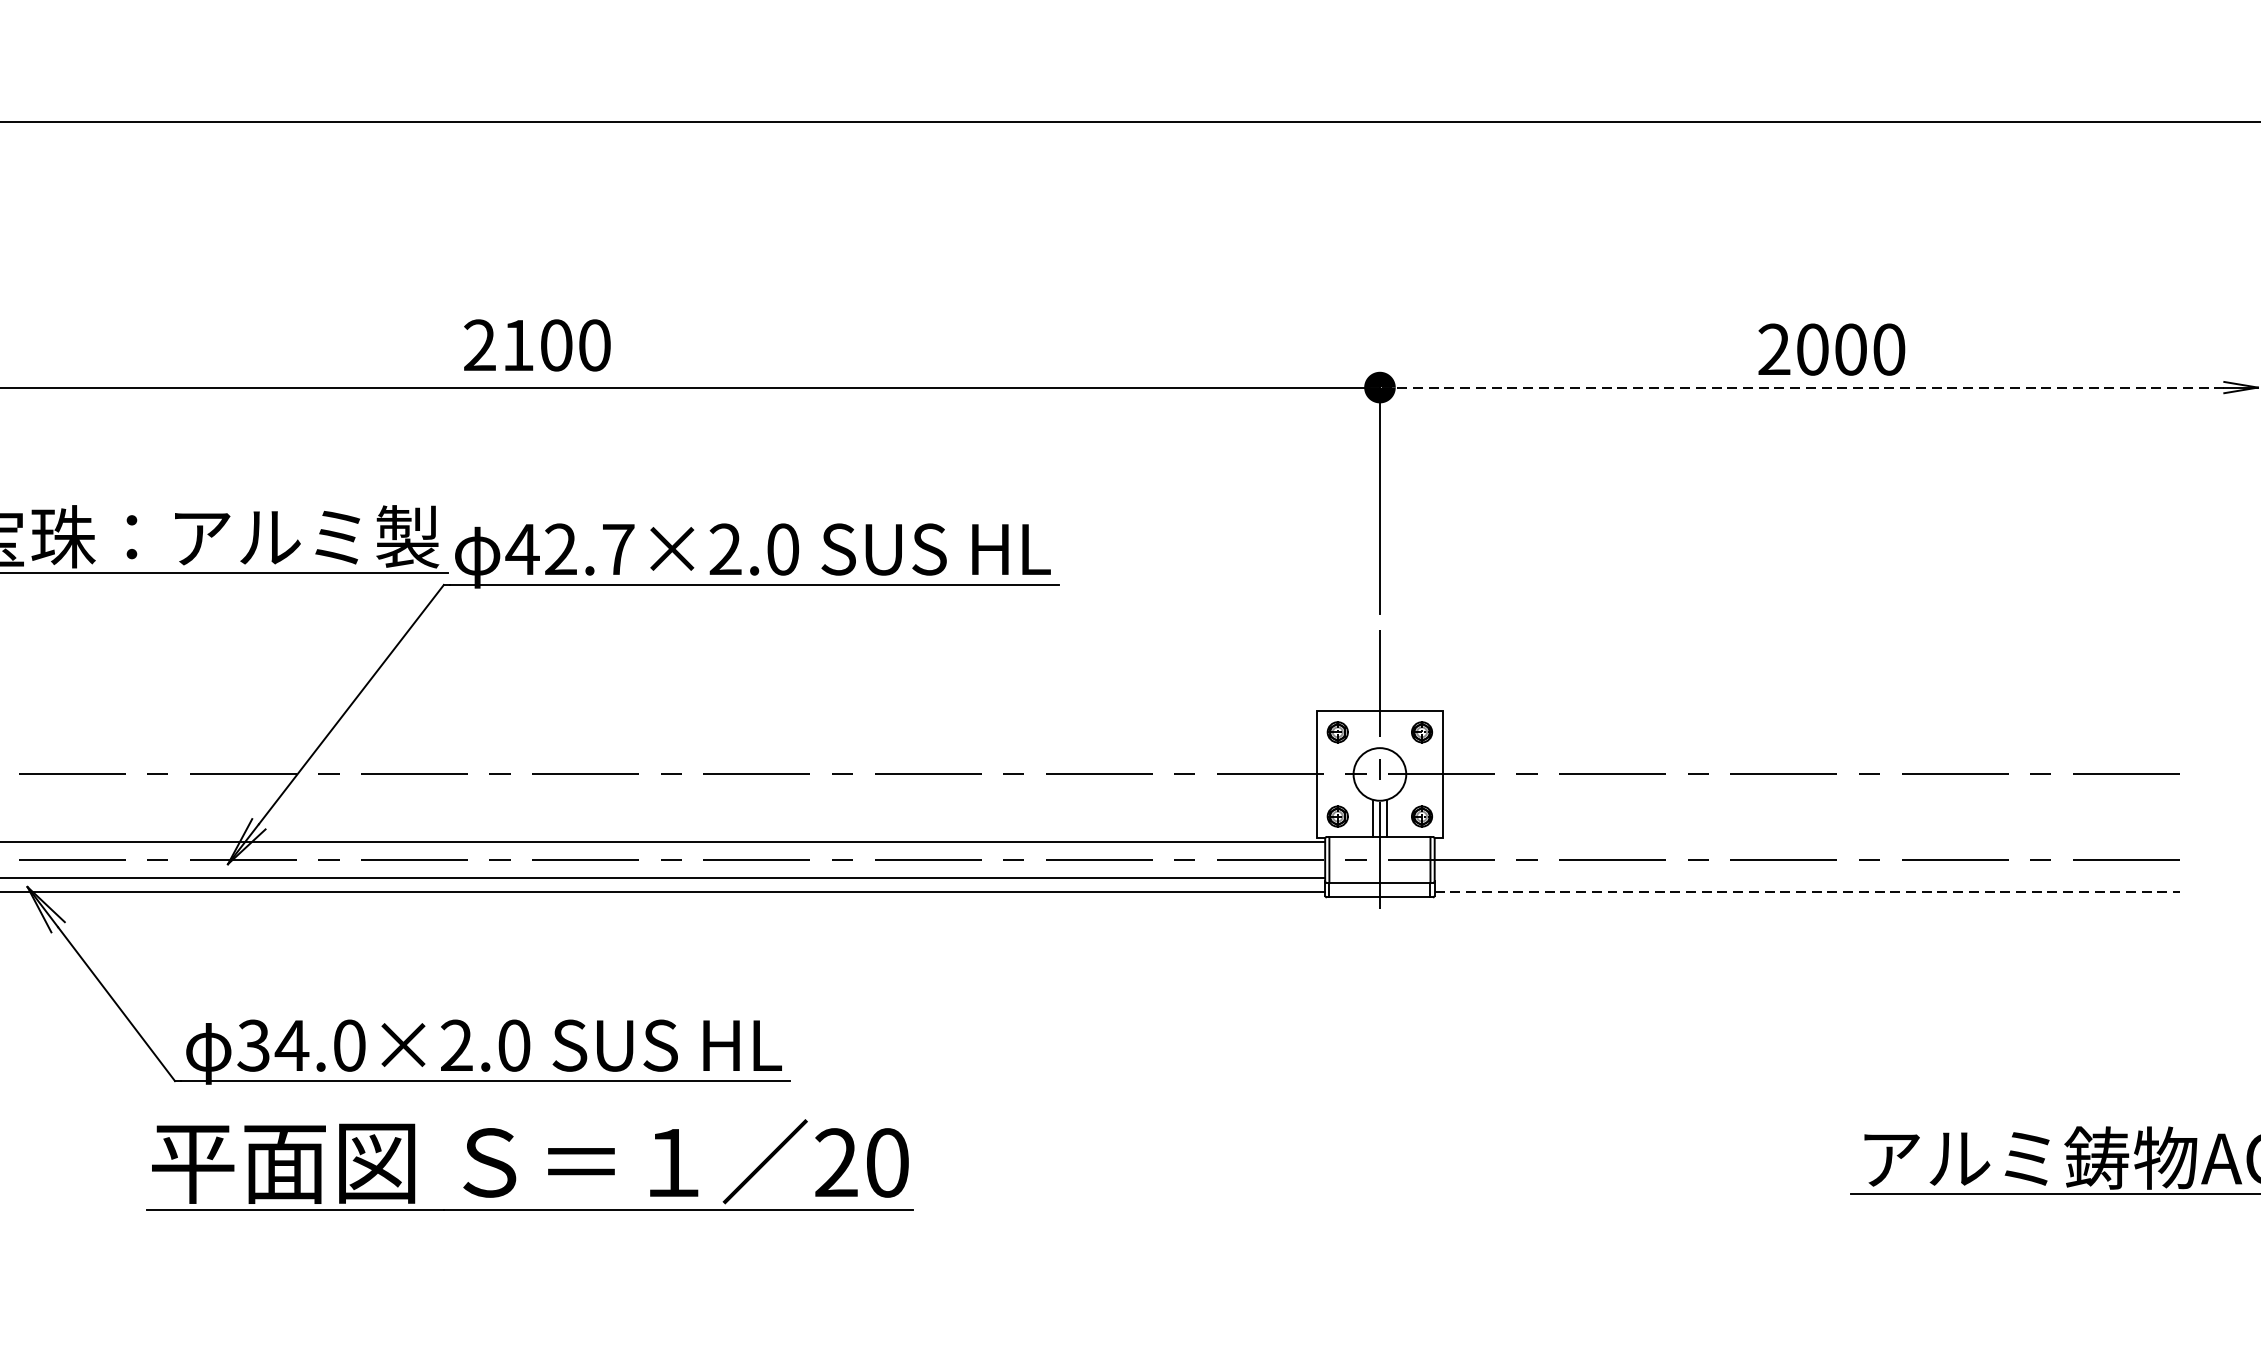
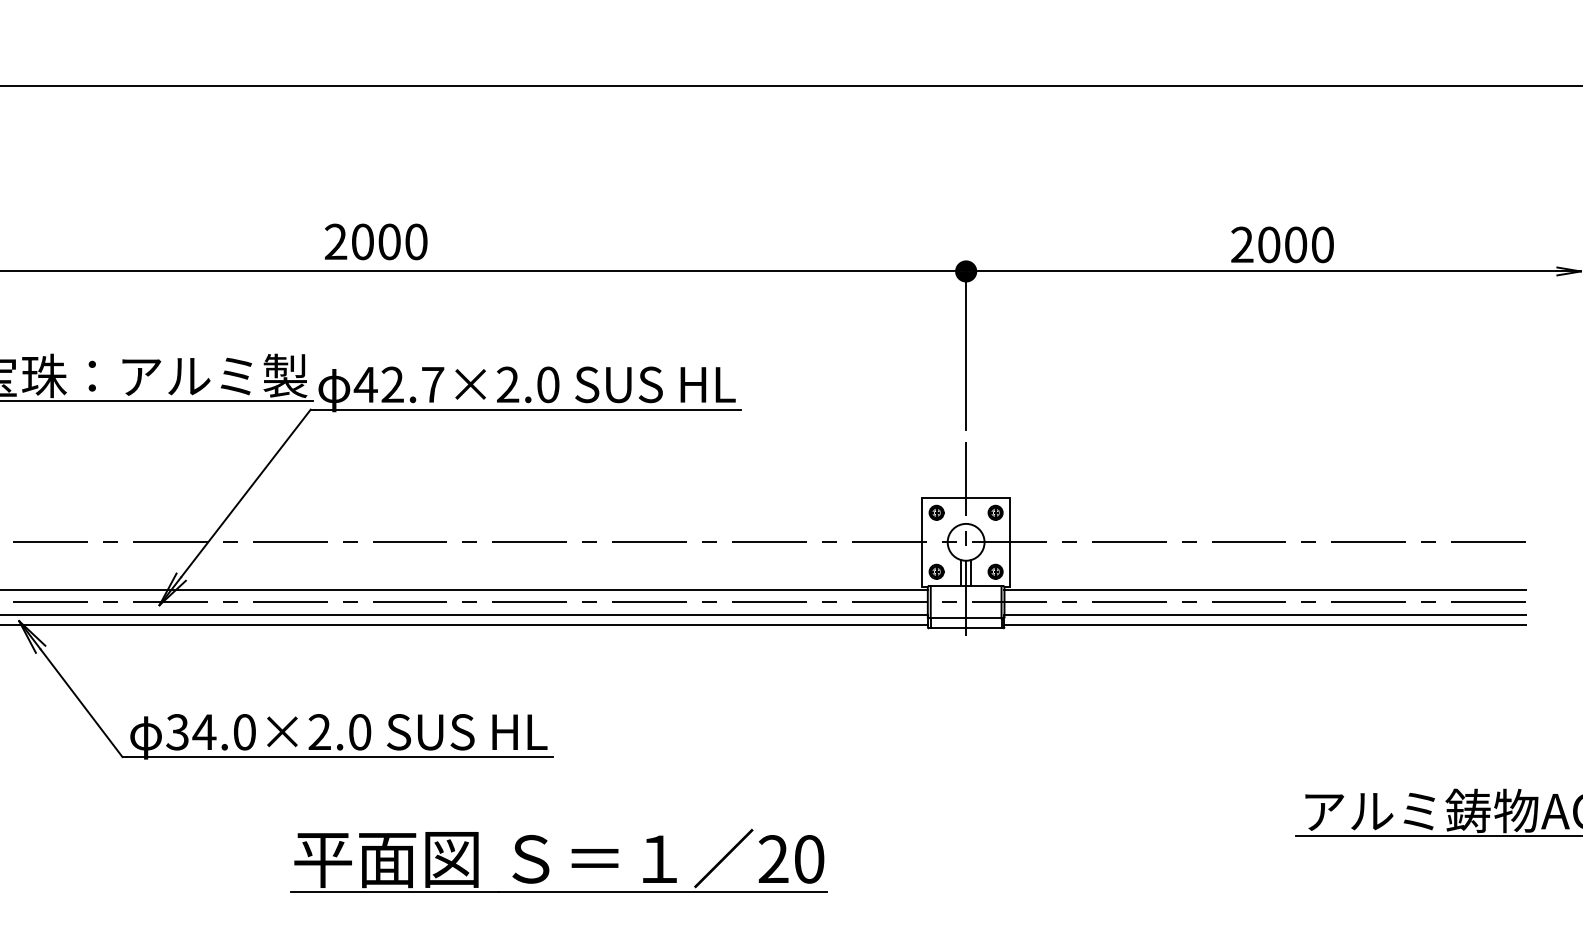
text: (517, 344) -> (362, 241), 2100 -> 2000
line: (1801, 387) -> (1261, 271), dashed -> solid
line: (1807, 841) -> (1265, 589), added
line: (1807, 877) -> (1265, 614), added
line: (1807, 891) -> (1265, 624), dashed -> solid
part: (514, 1171) -> (548, 865), moved

